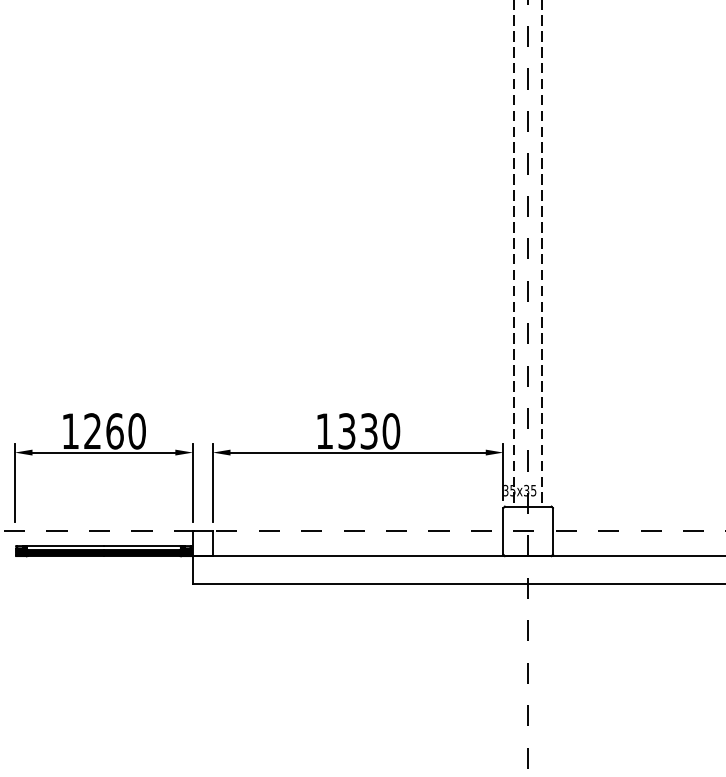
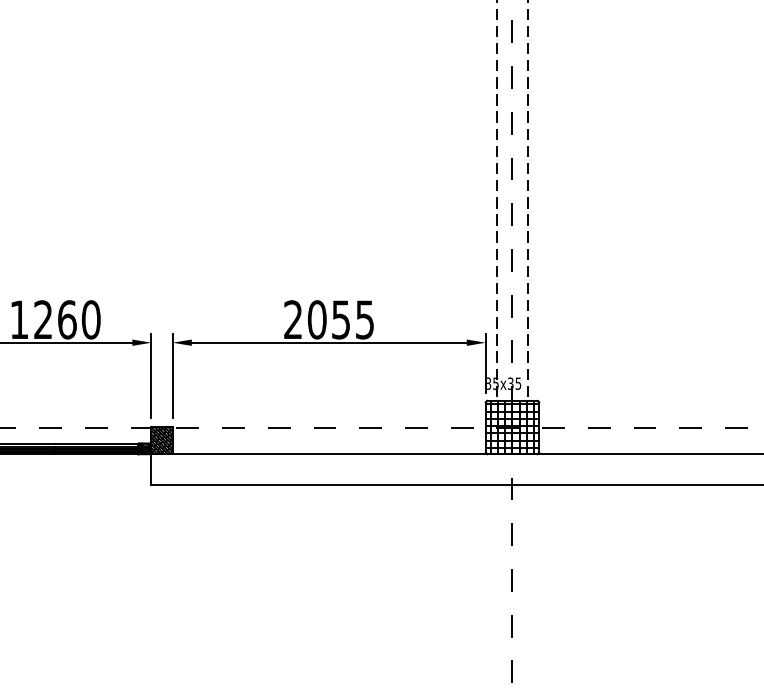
text: (358, 431) -> (329, 320), 1330 -> 2055
hatch: (527, 531) -> (511, 427), added
hatch: (202, 543) -> (161, 440), added

